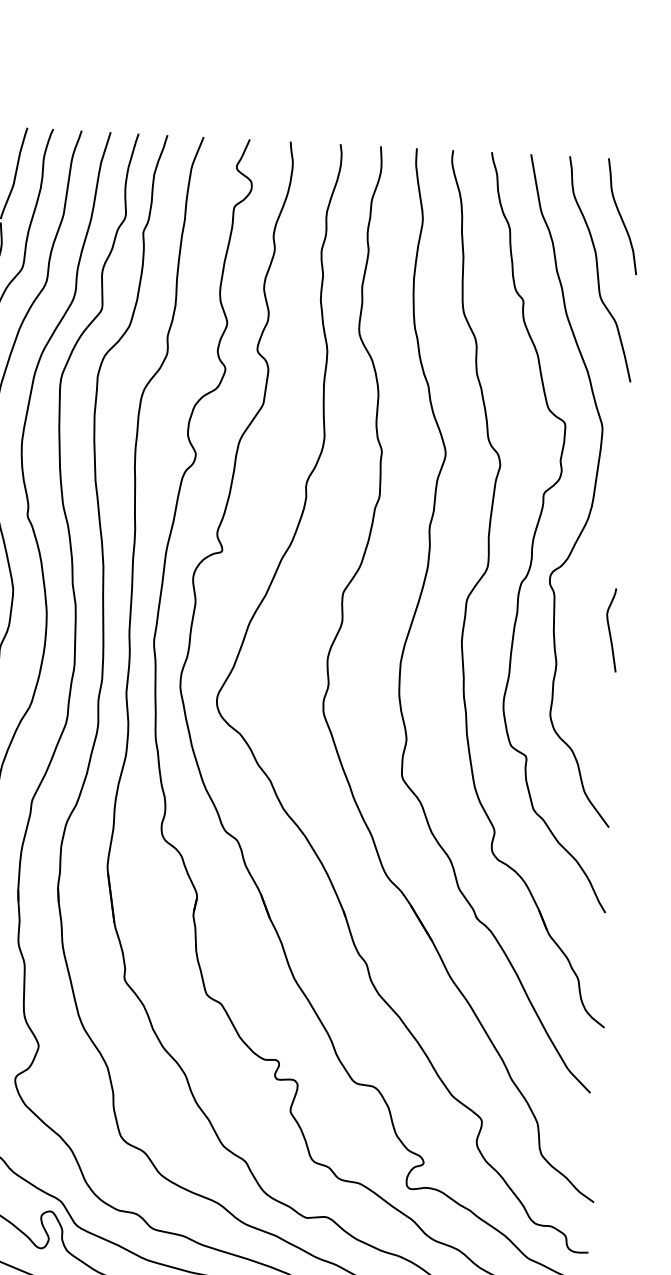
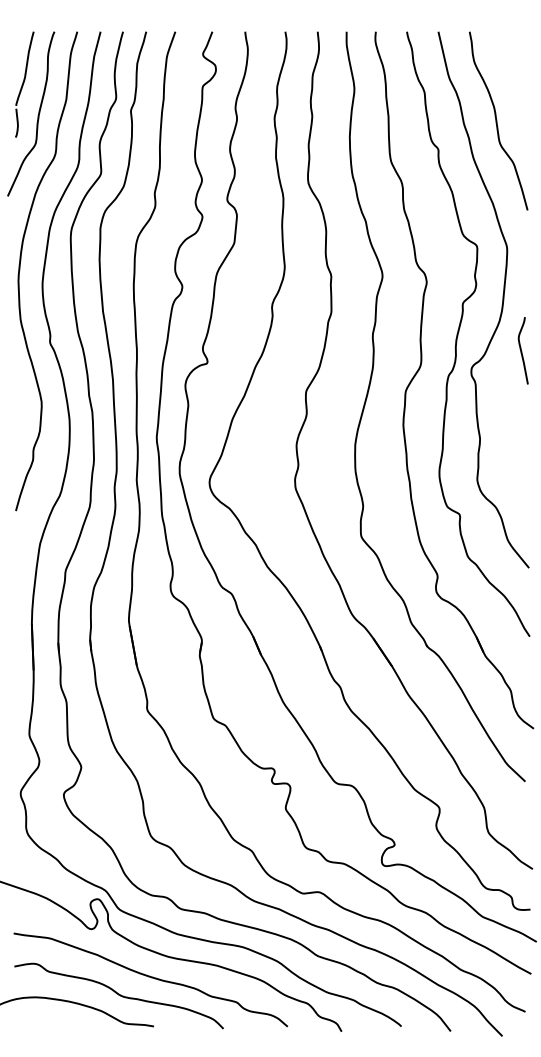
curve: (621, 216) -> (513, 77), removed
curve: (609, 629) -> (521, 350), moved

